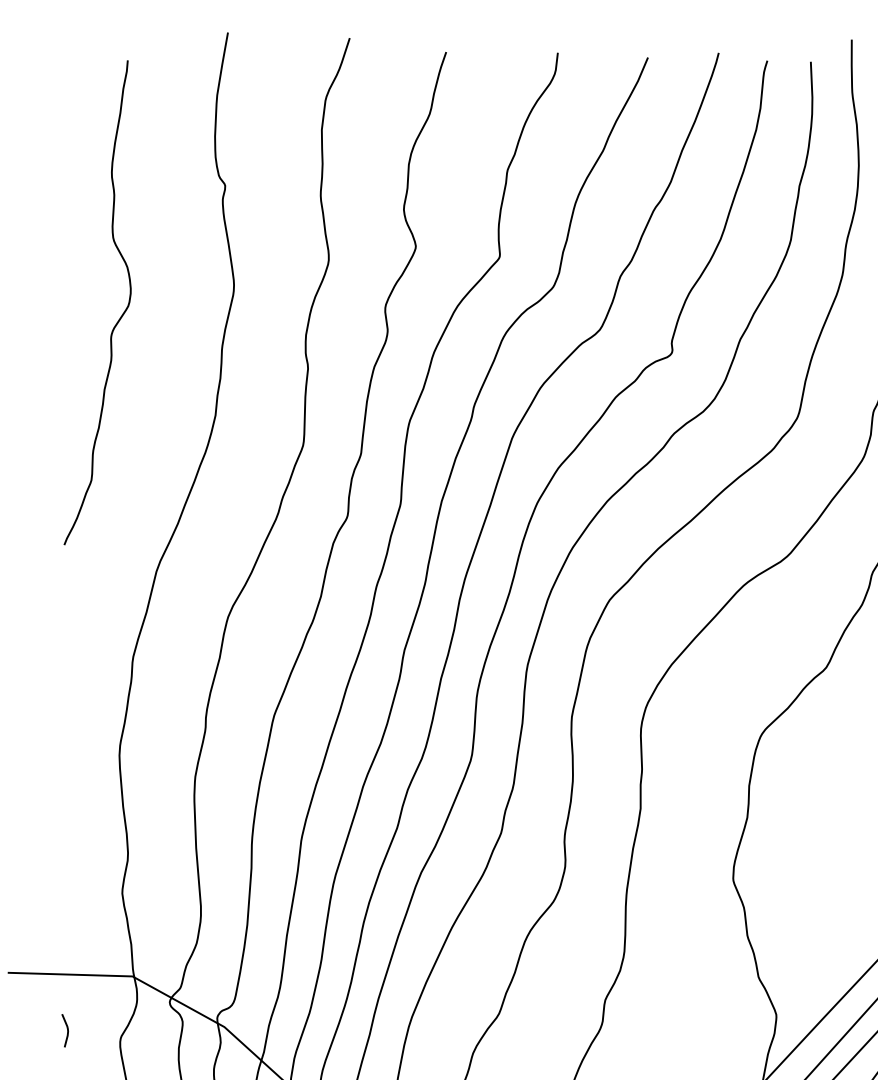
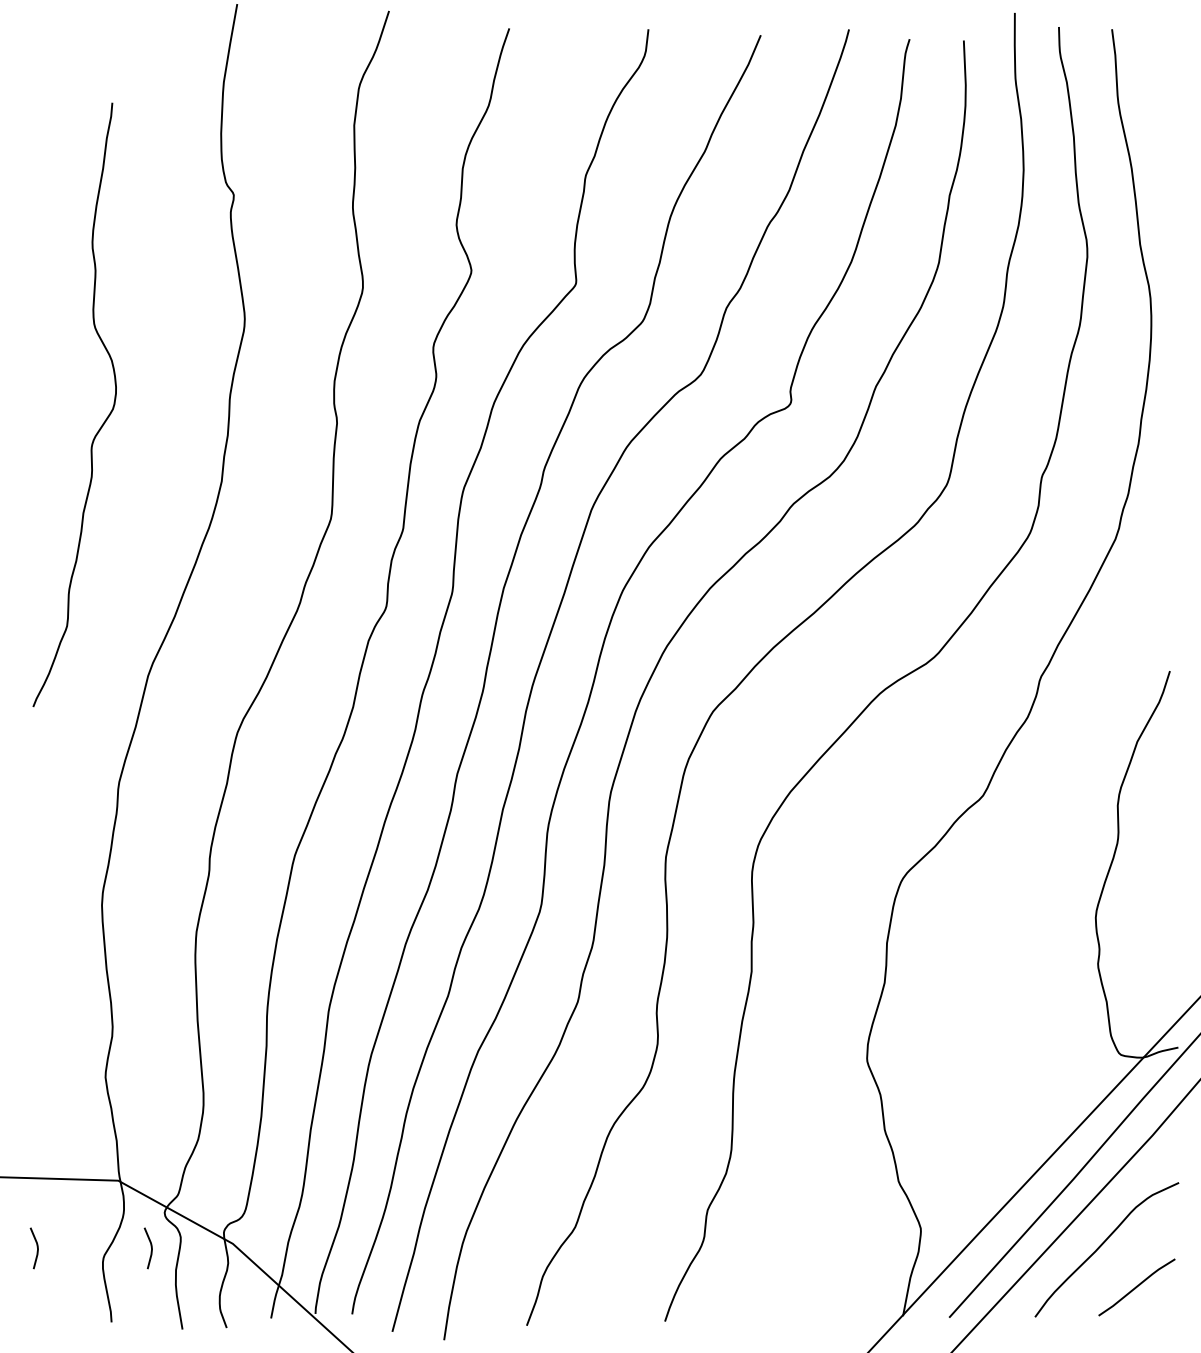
curve: (119, 317) -> (102, 423), moved
curve: (158, 1029) -> (150, 1246), added

